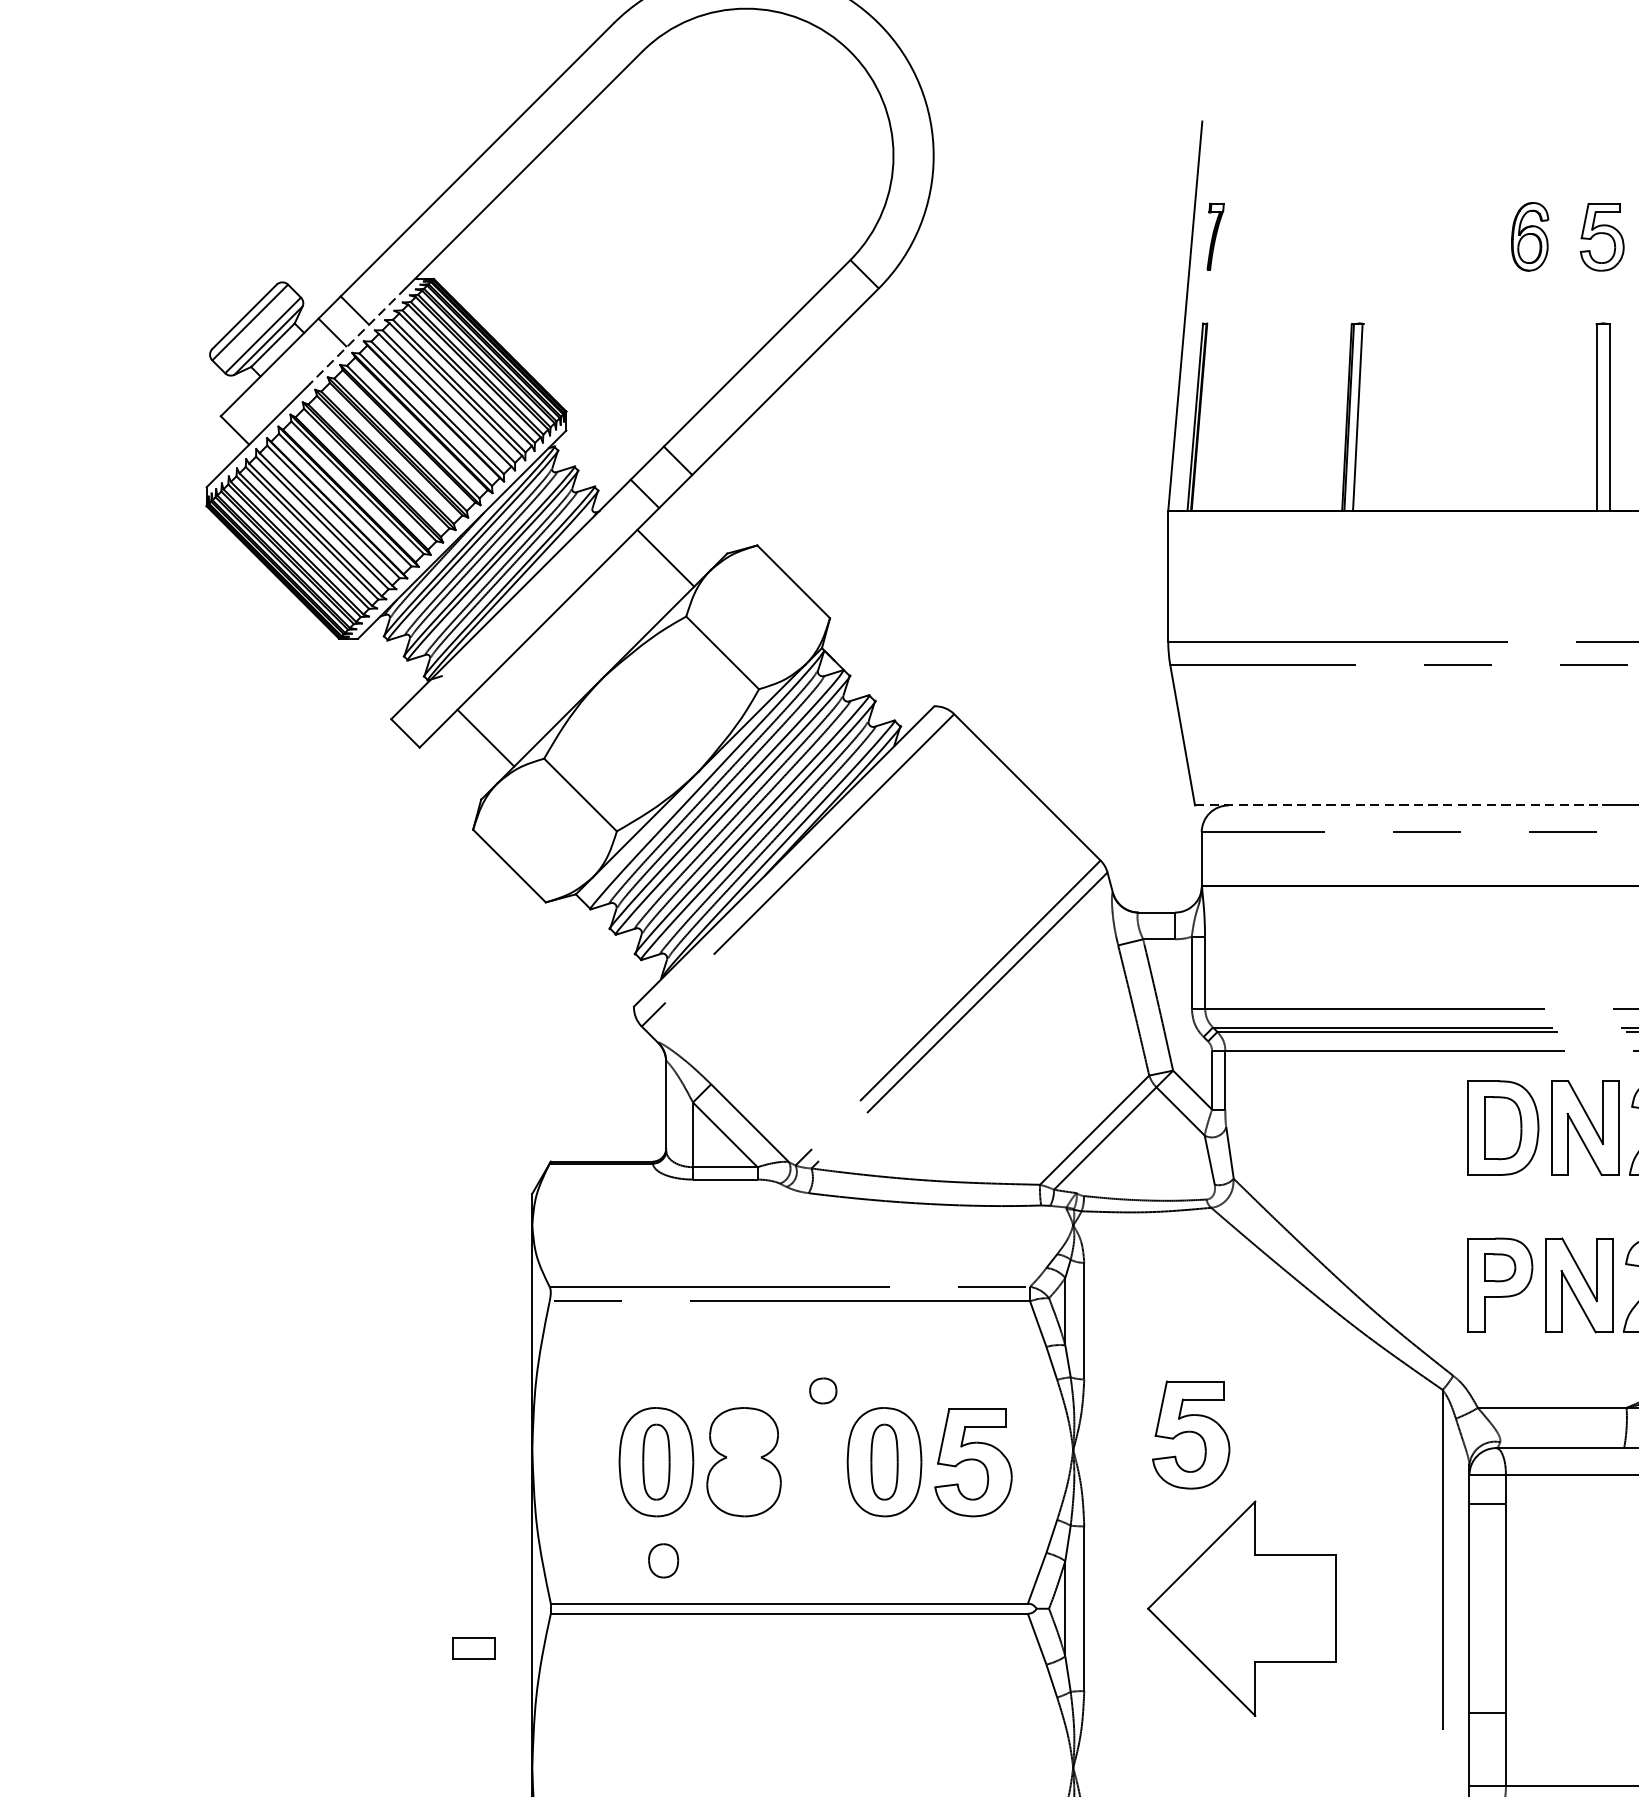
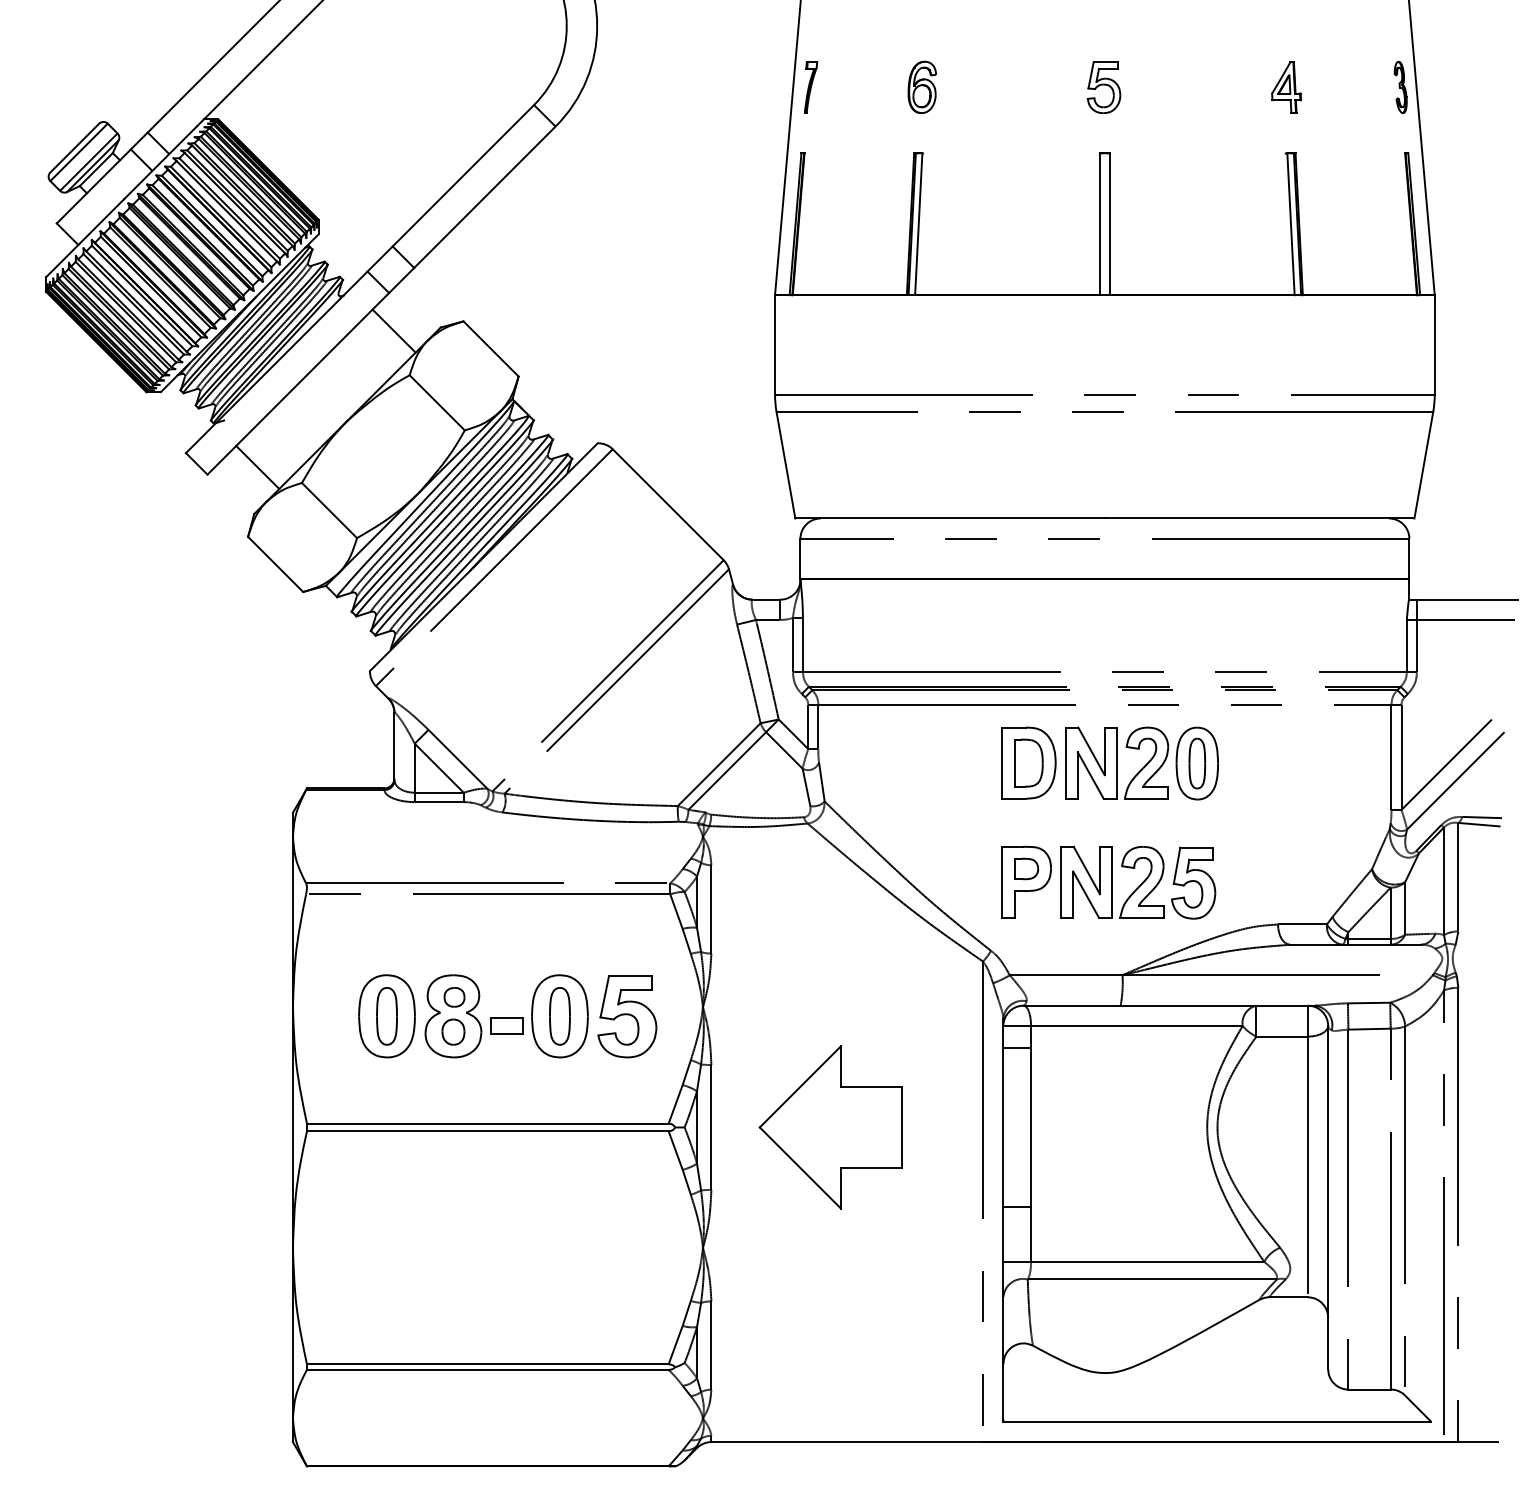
part: (1528, 236) -> (921, 87), moved
line: (357, 337) -> (160, 163), dashed -> solid
line: (1399, 805) -> (950, 518), dashed -> solid
part: (823, 1391) -> (454, 997), moved
part: (1191, 1434) -> (792, 995), removed
part: (663, 1560) -> (453, 1031), moved
part: (473, 1647) -> (506, 1025), moved

